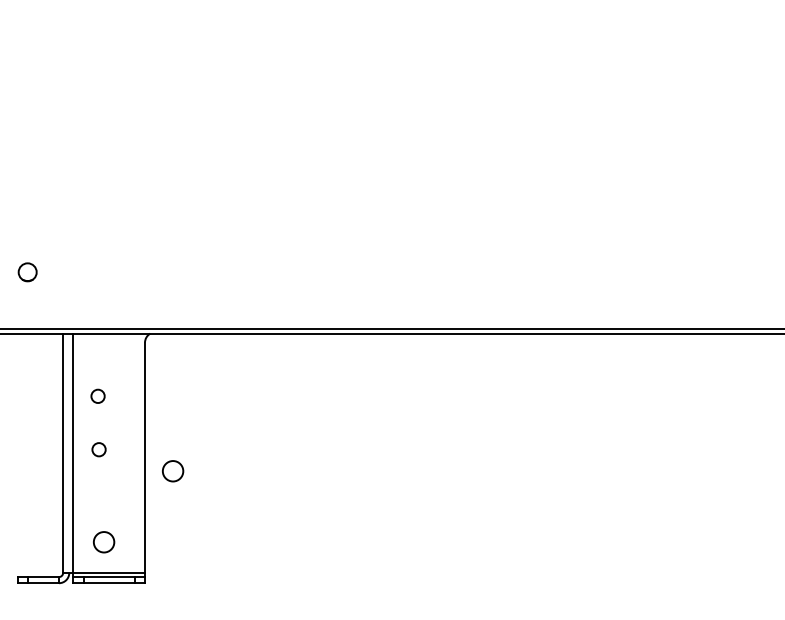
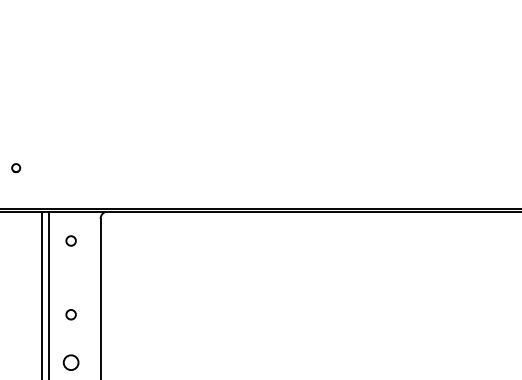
circle: (27, 271) -> (15, 167), size x0.62
circle: (97, 395) -> (70, 240), moved
circle: (98, 449) -> (70, 314), moved
circle: (173, 471) -> (121, 311), removed

